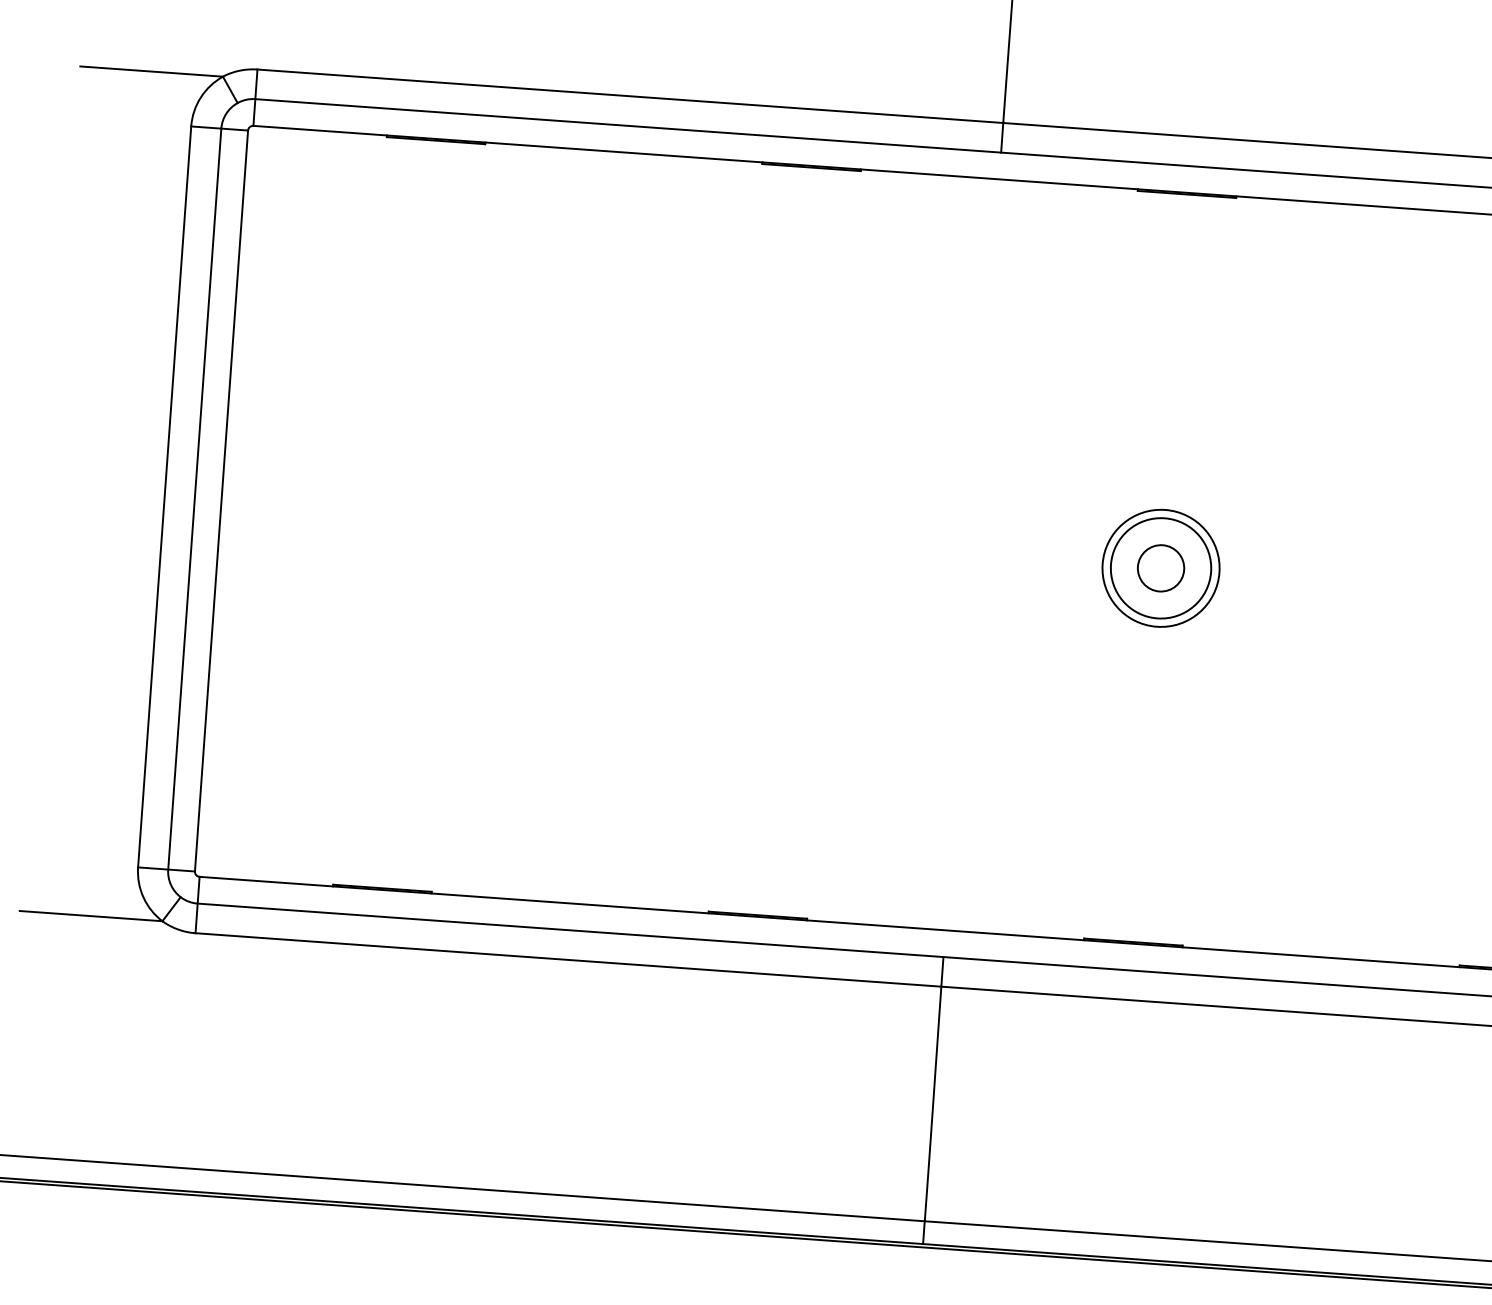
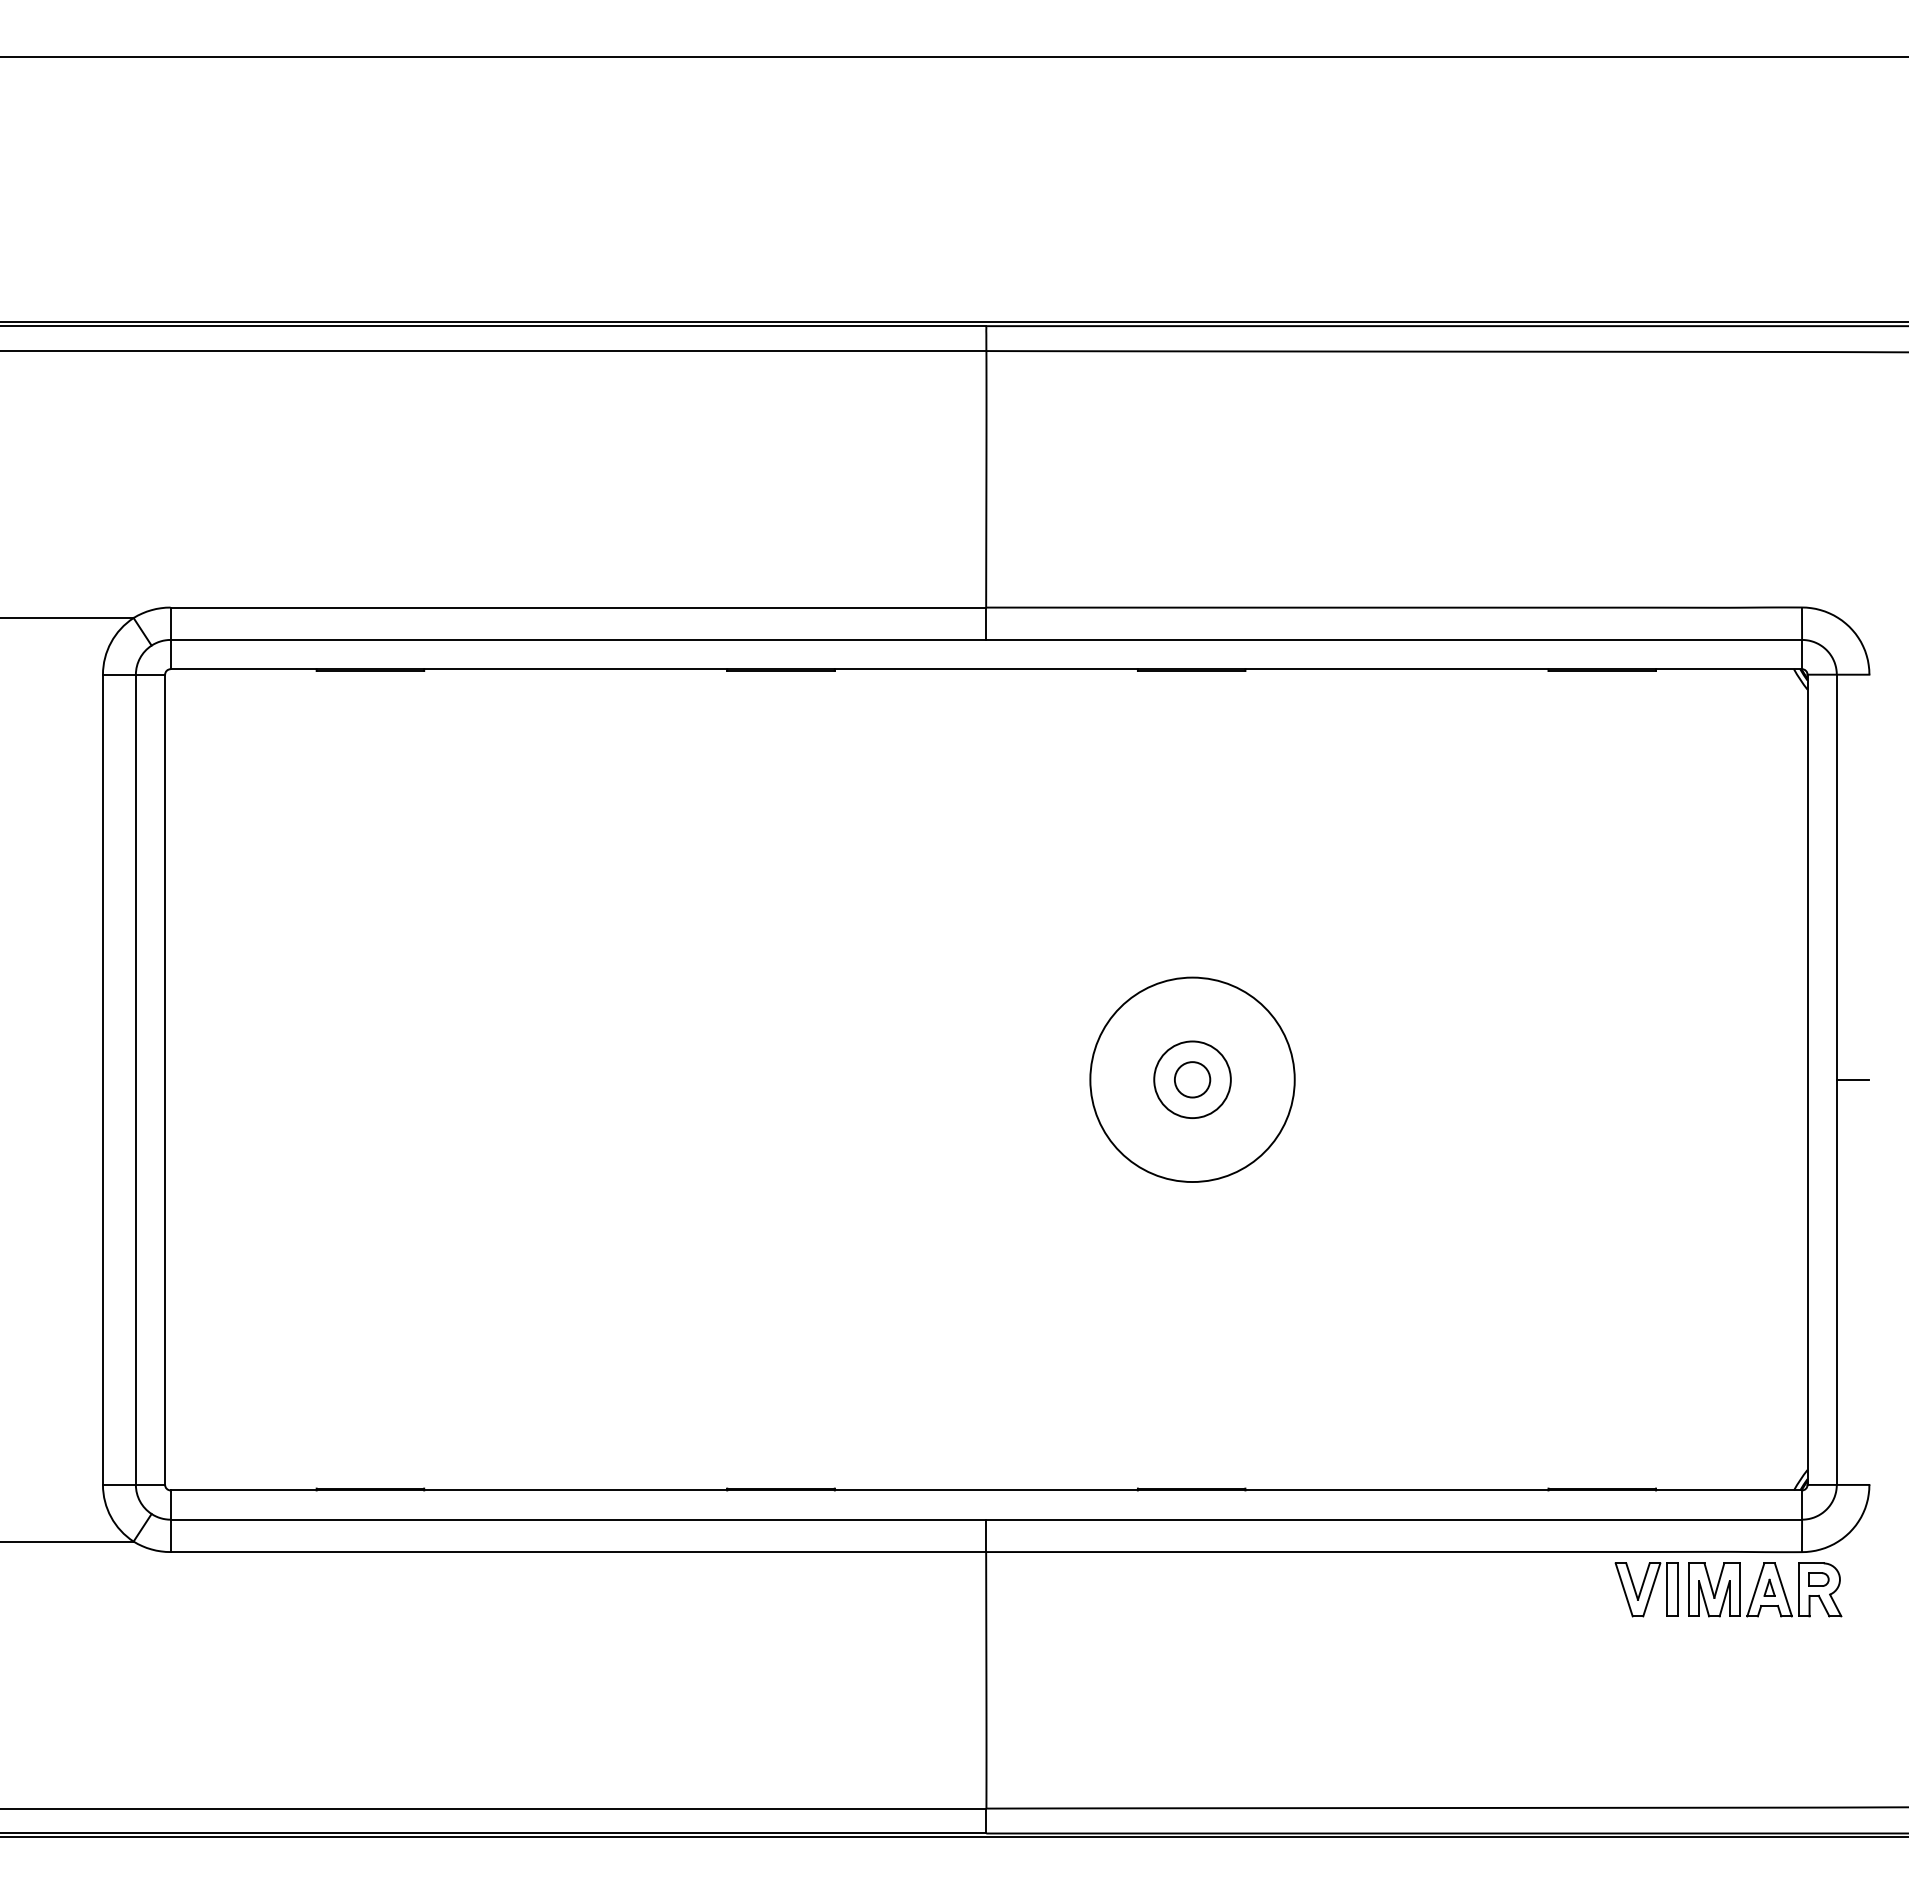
circle: (1161, 568) -> (1192, 1079), size x0.7
circle: (1161, 568) -> (1192, 1079), size x0.7
circle: (1161, 568) -> (1192, 1079), size x1.6

